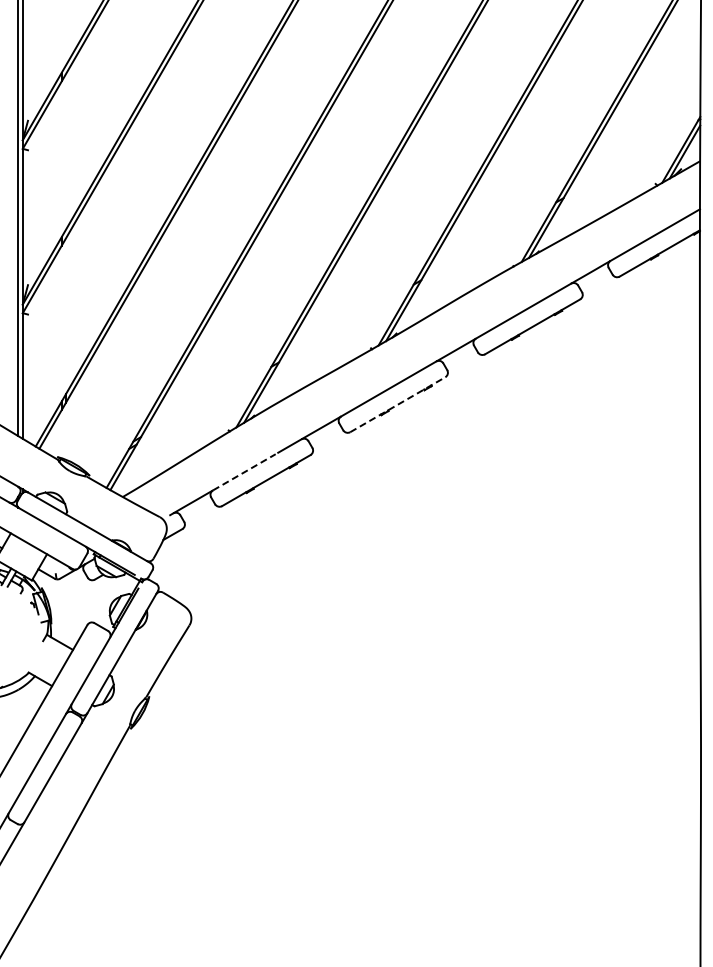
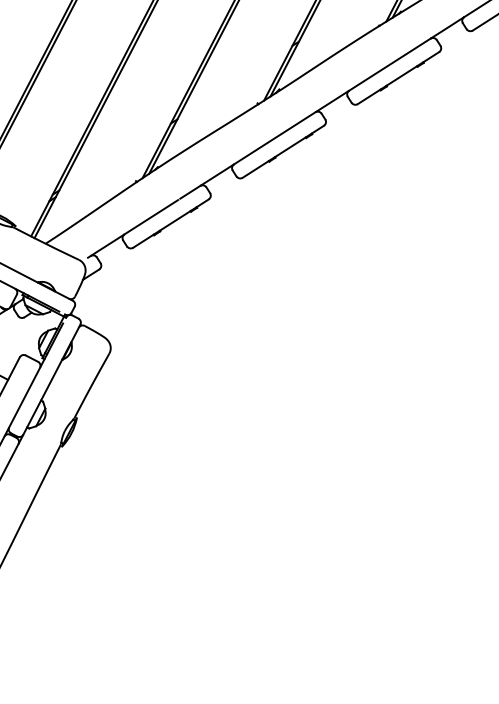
line: (397, 404) -> (283, 151), dashed -> solid
line: (244, 472) -> (151, 217), dashed -> solid

